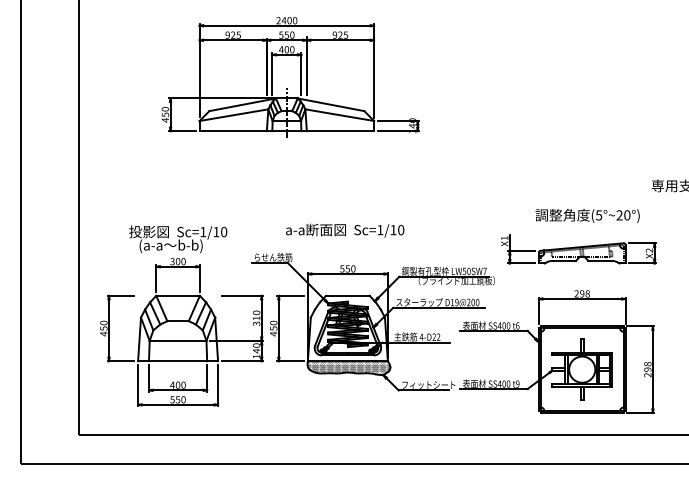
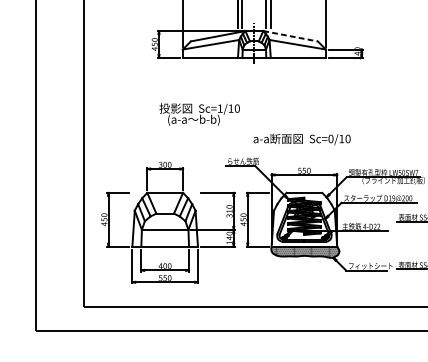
line: (331, 104) -> (290, 36), solid -> dashed
text: (380, 229) -> (331, 138), Sc=1/10 -> Sc=0/10
text: (178, 238) -> (199, 113), moved

